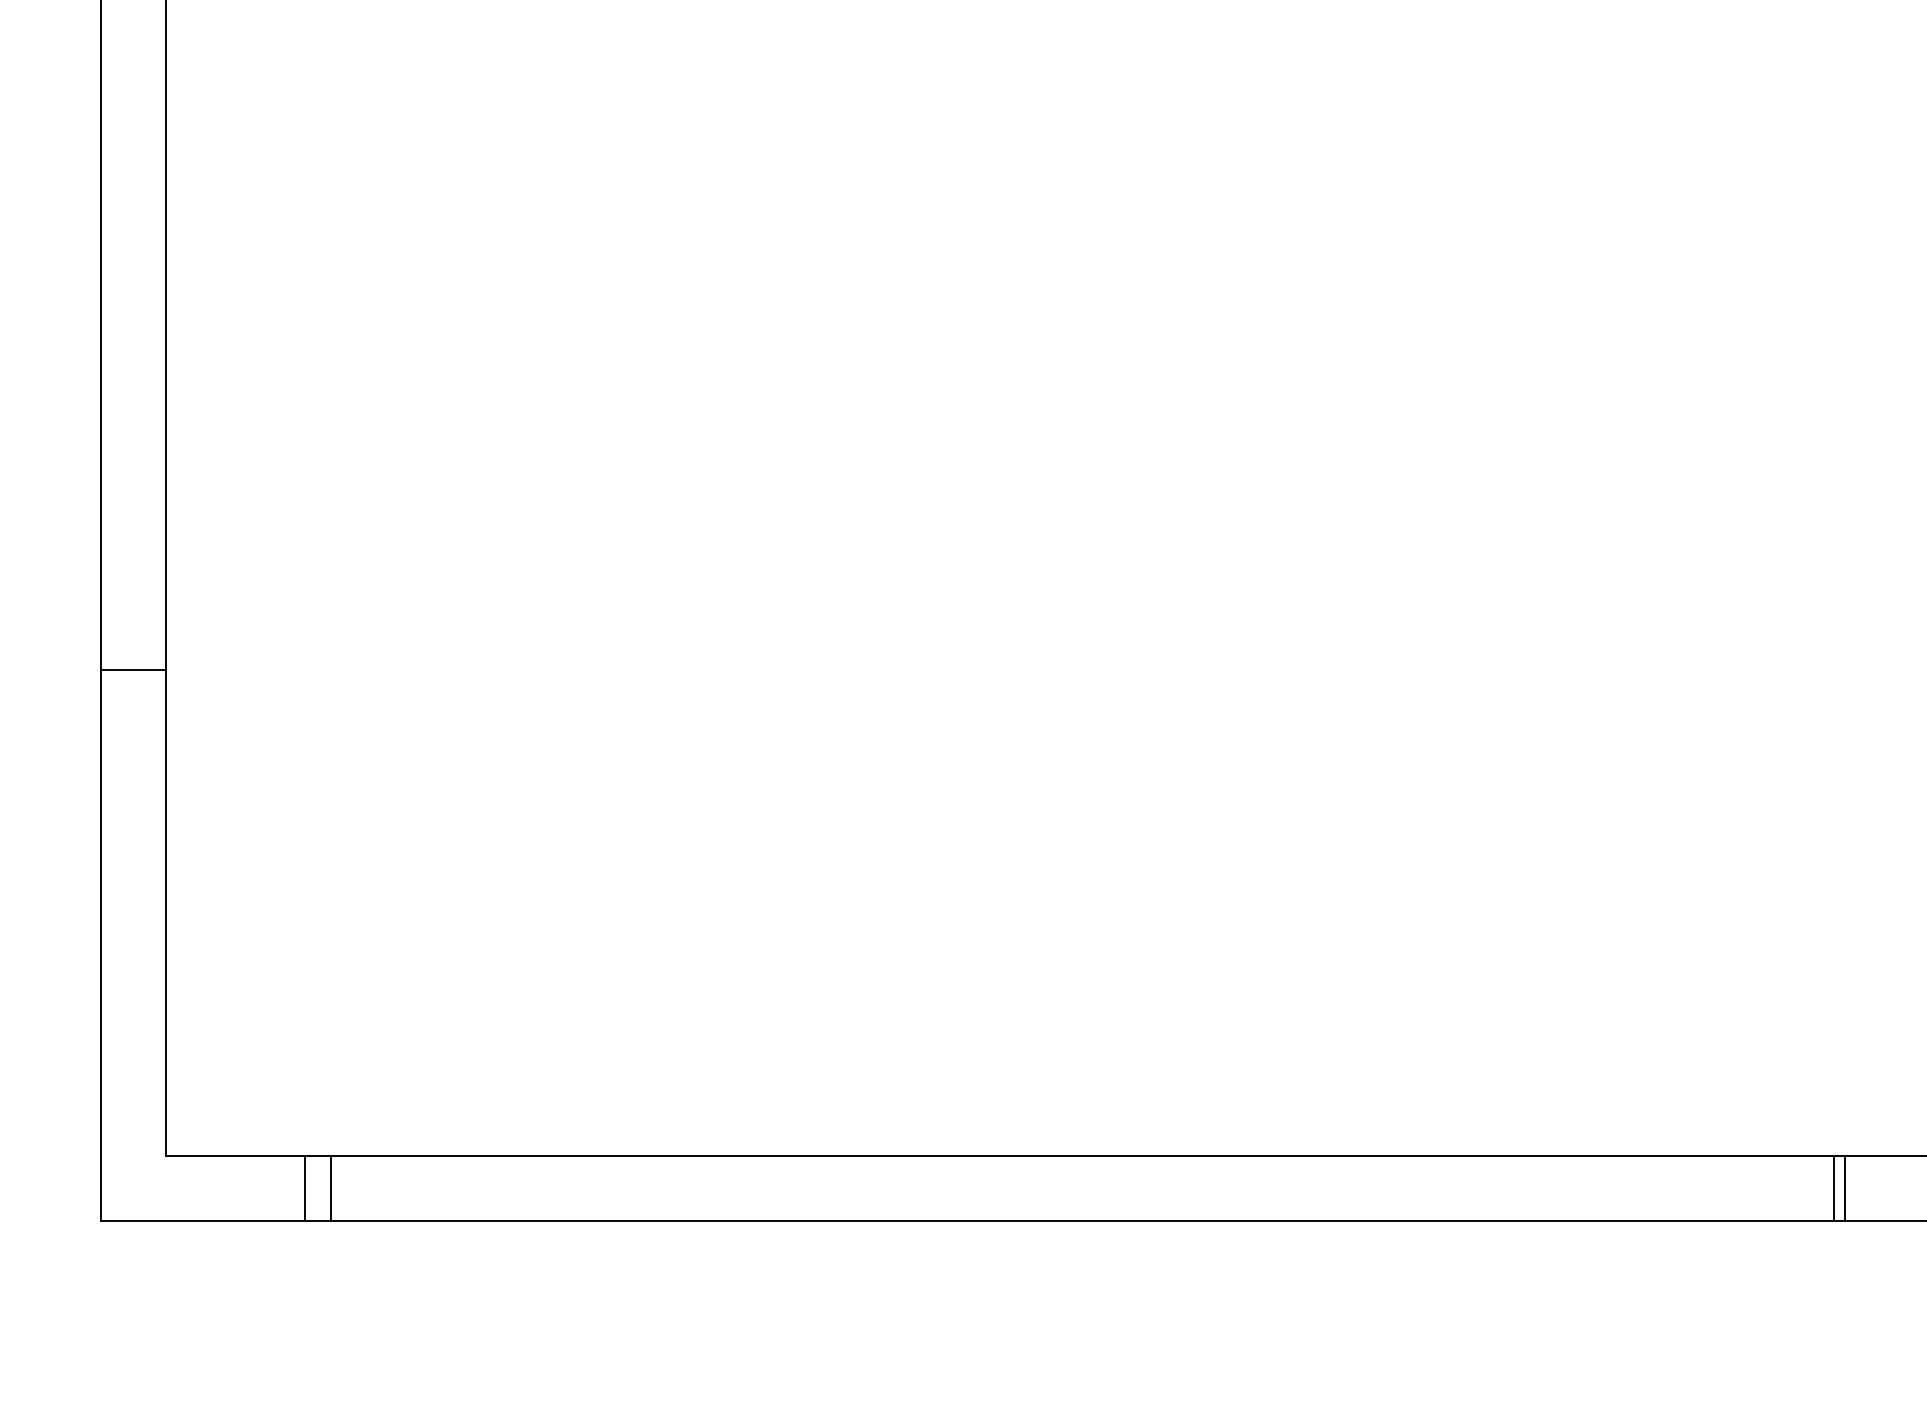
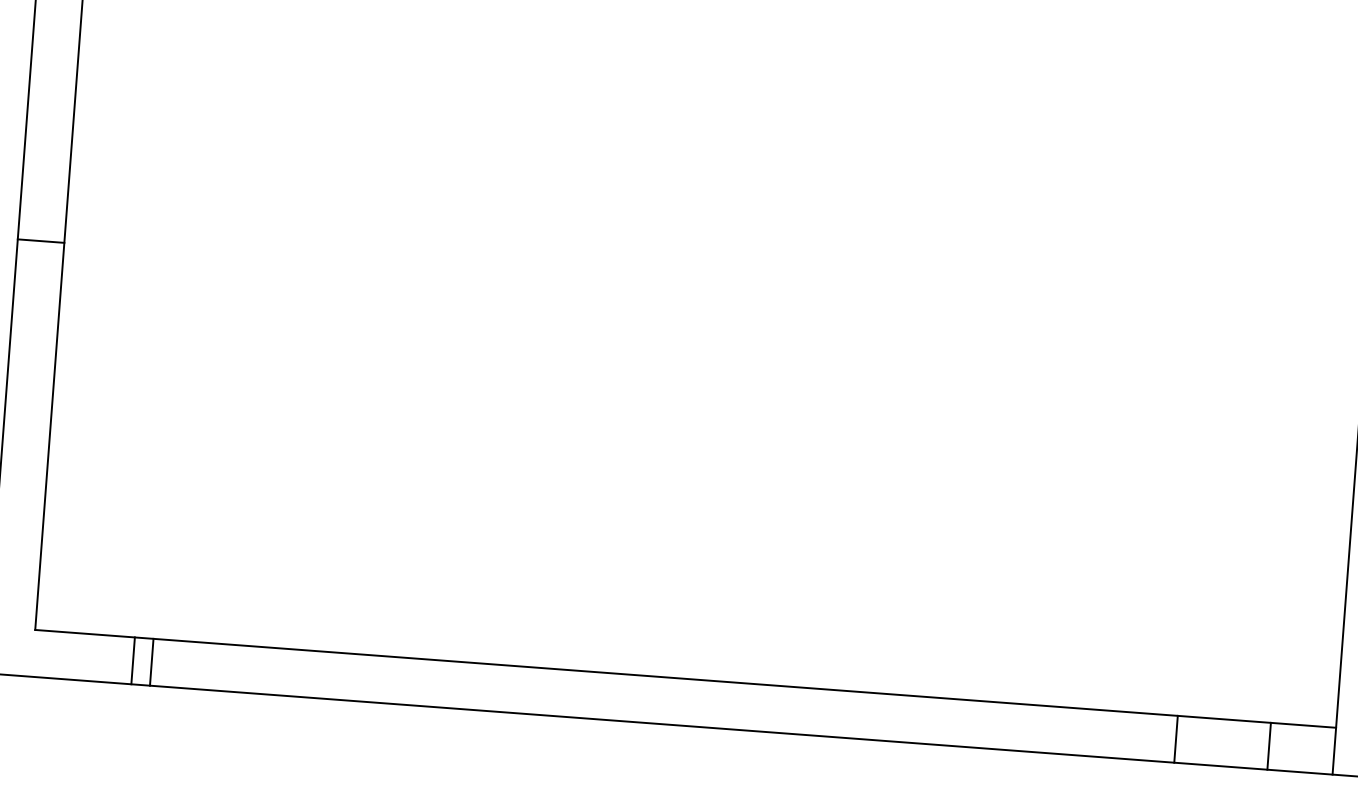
line: (132, 670) -> (40, 241), moved
line: (1834, 1188) -> (1269, 746), moved
line: (1844, 1188) -> (1175, 739), moved

